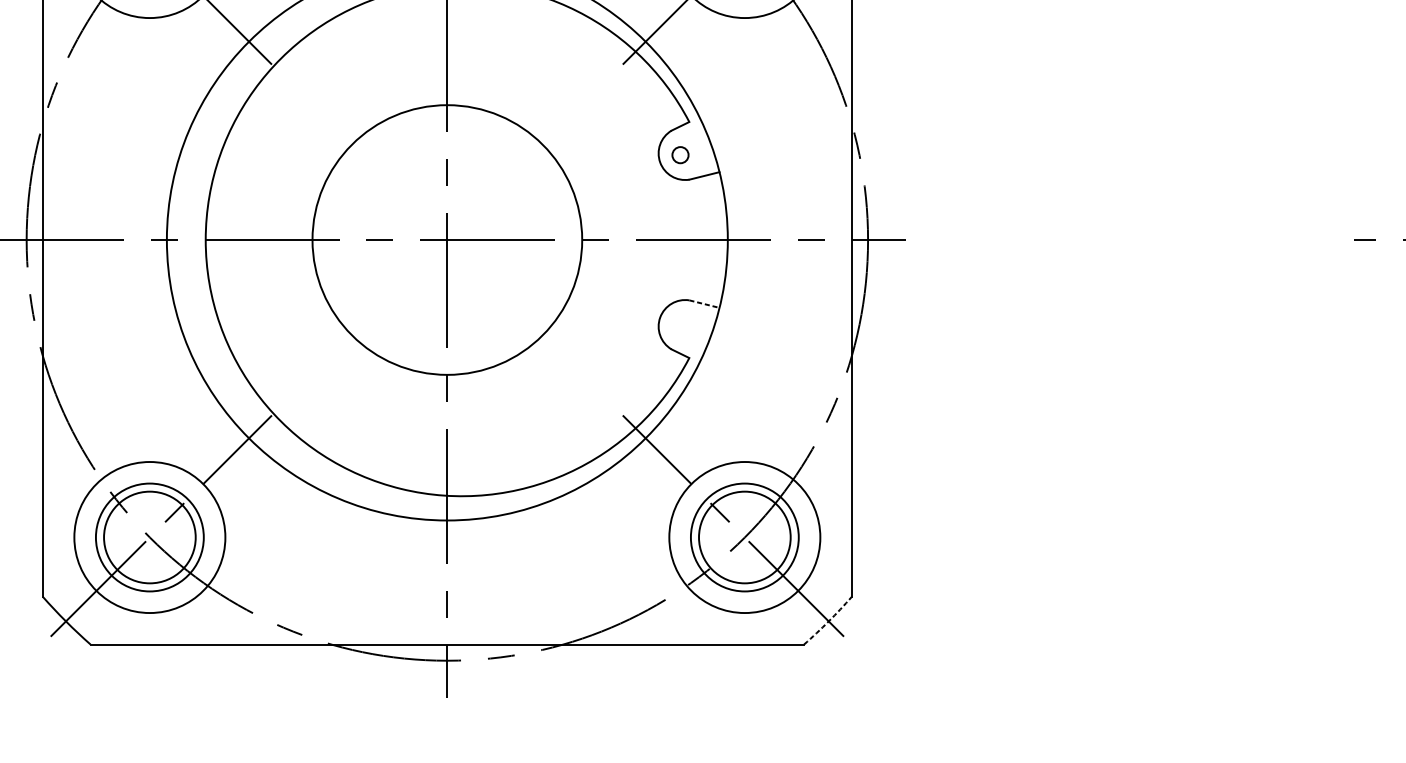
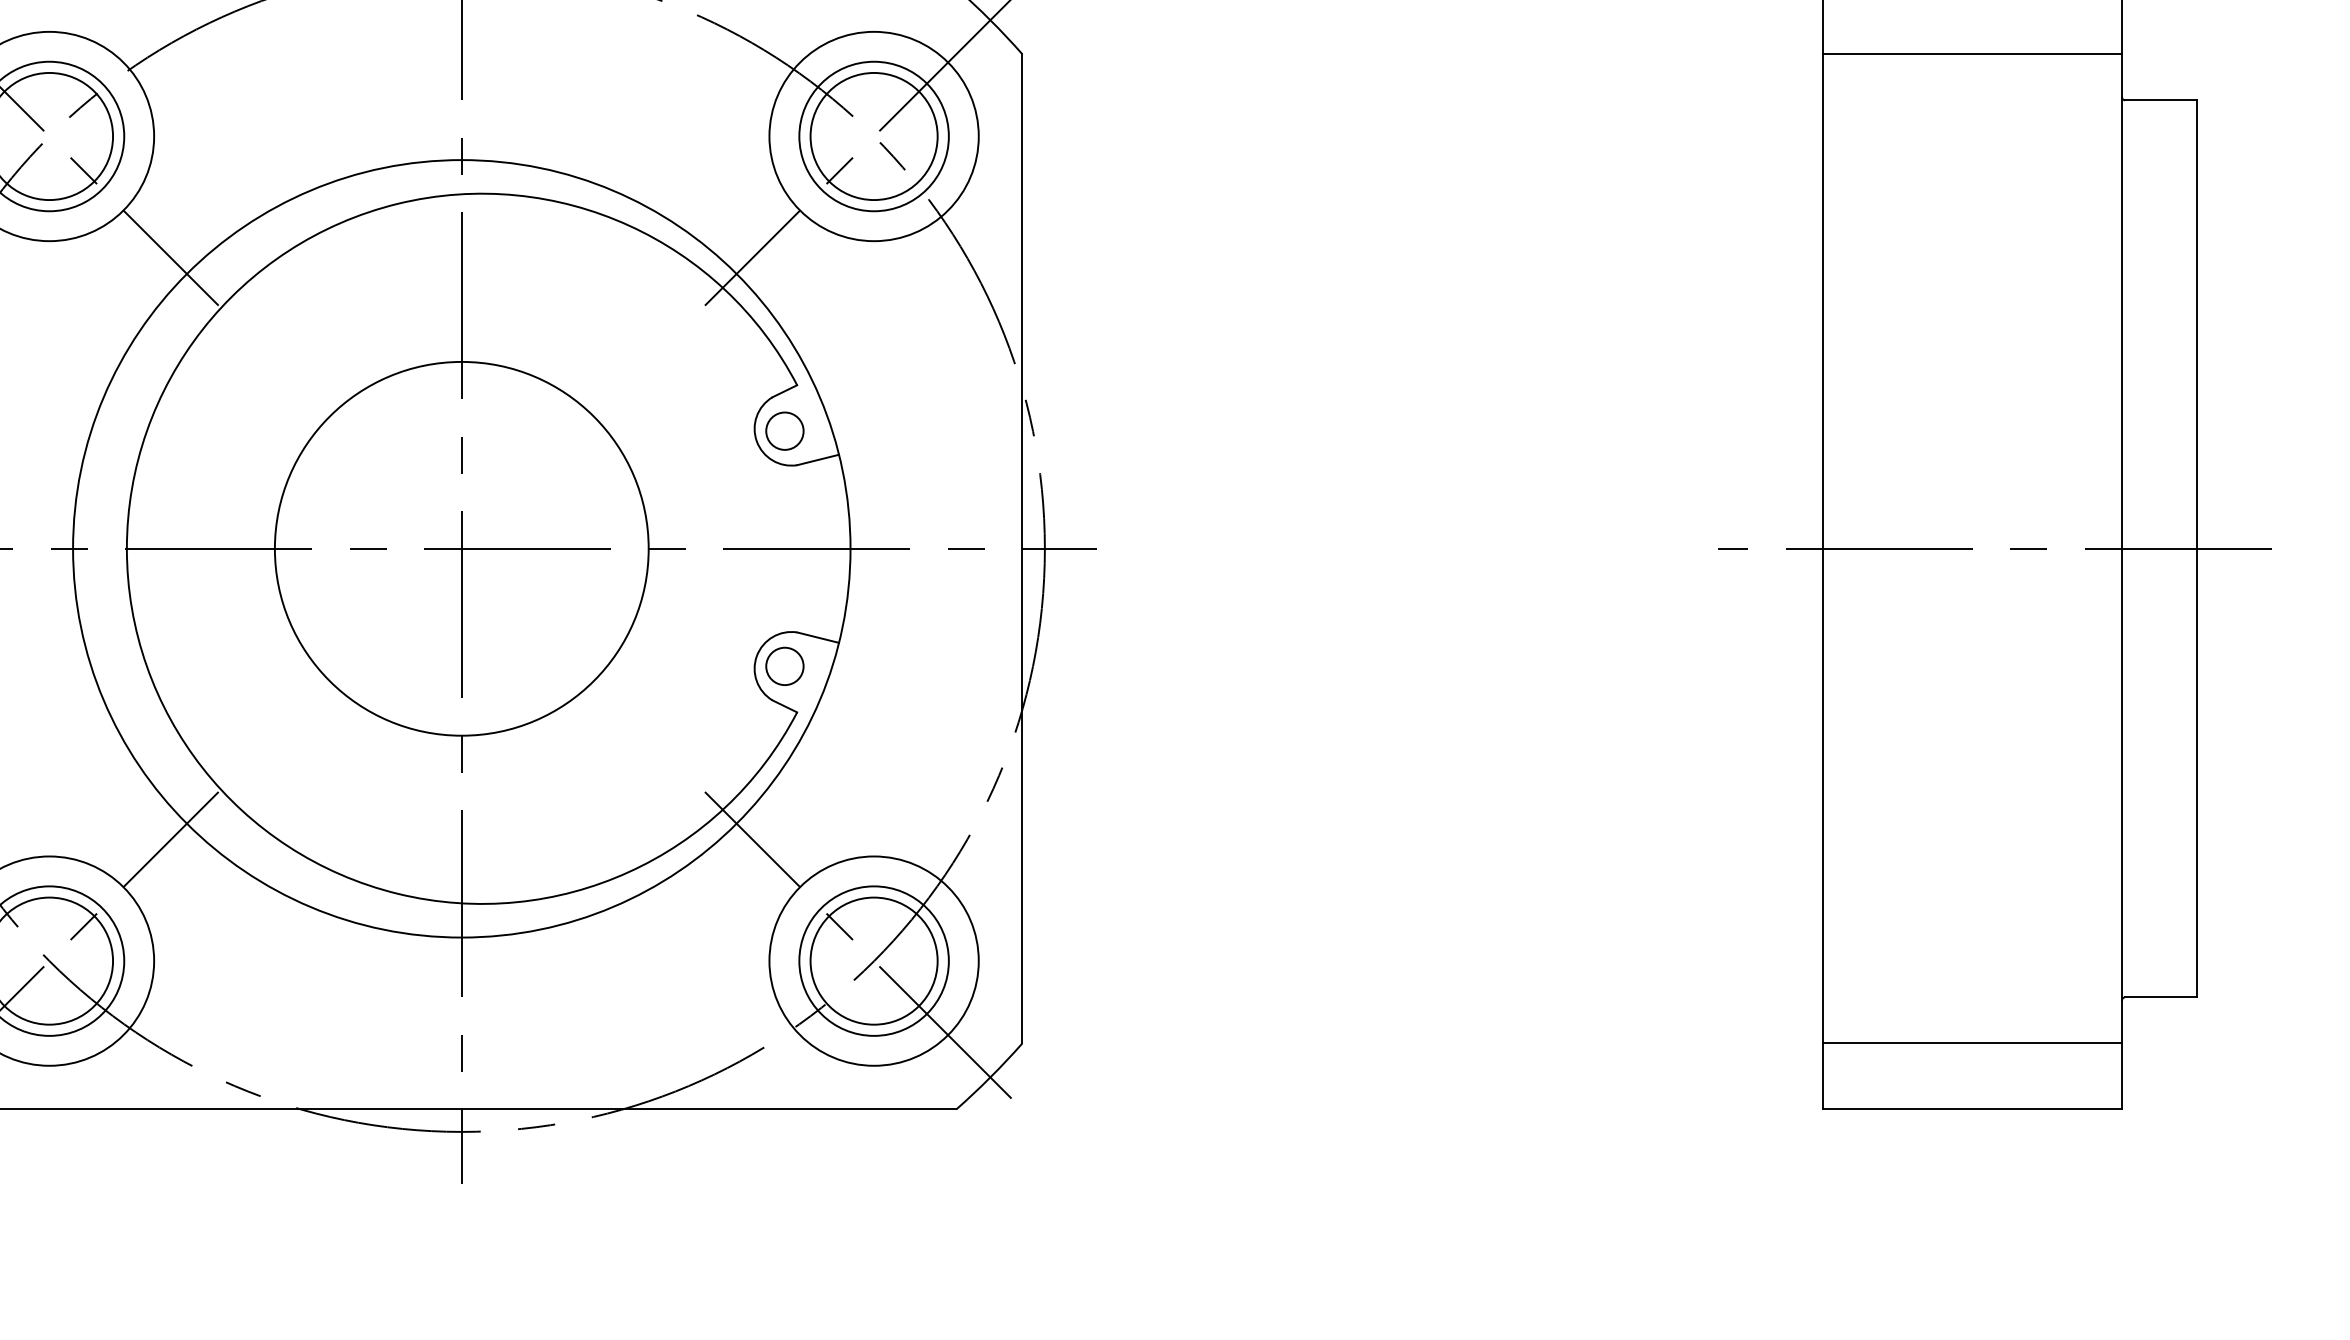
circle: (680, 154) -> (784, 430), size x1.67
line: (704, 304) -> (818, 637), dashed -> solid
circle: (680, 324) -> (784, 665), added
arc: (828, 621) -> (990, 1077), dashed -> solid

